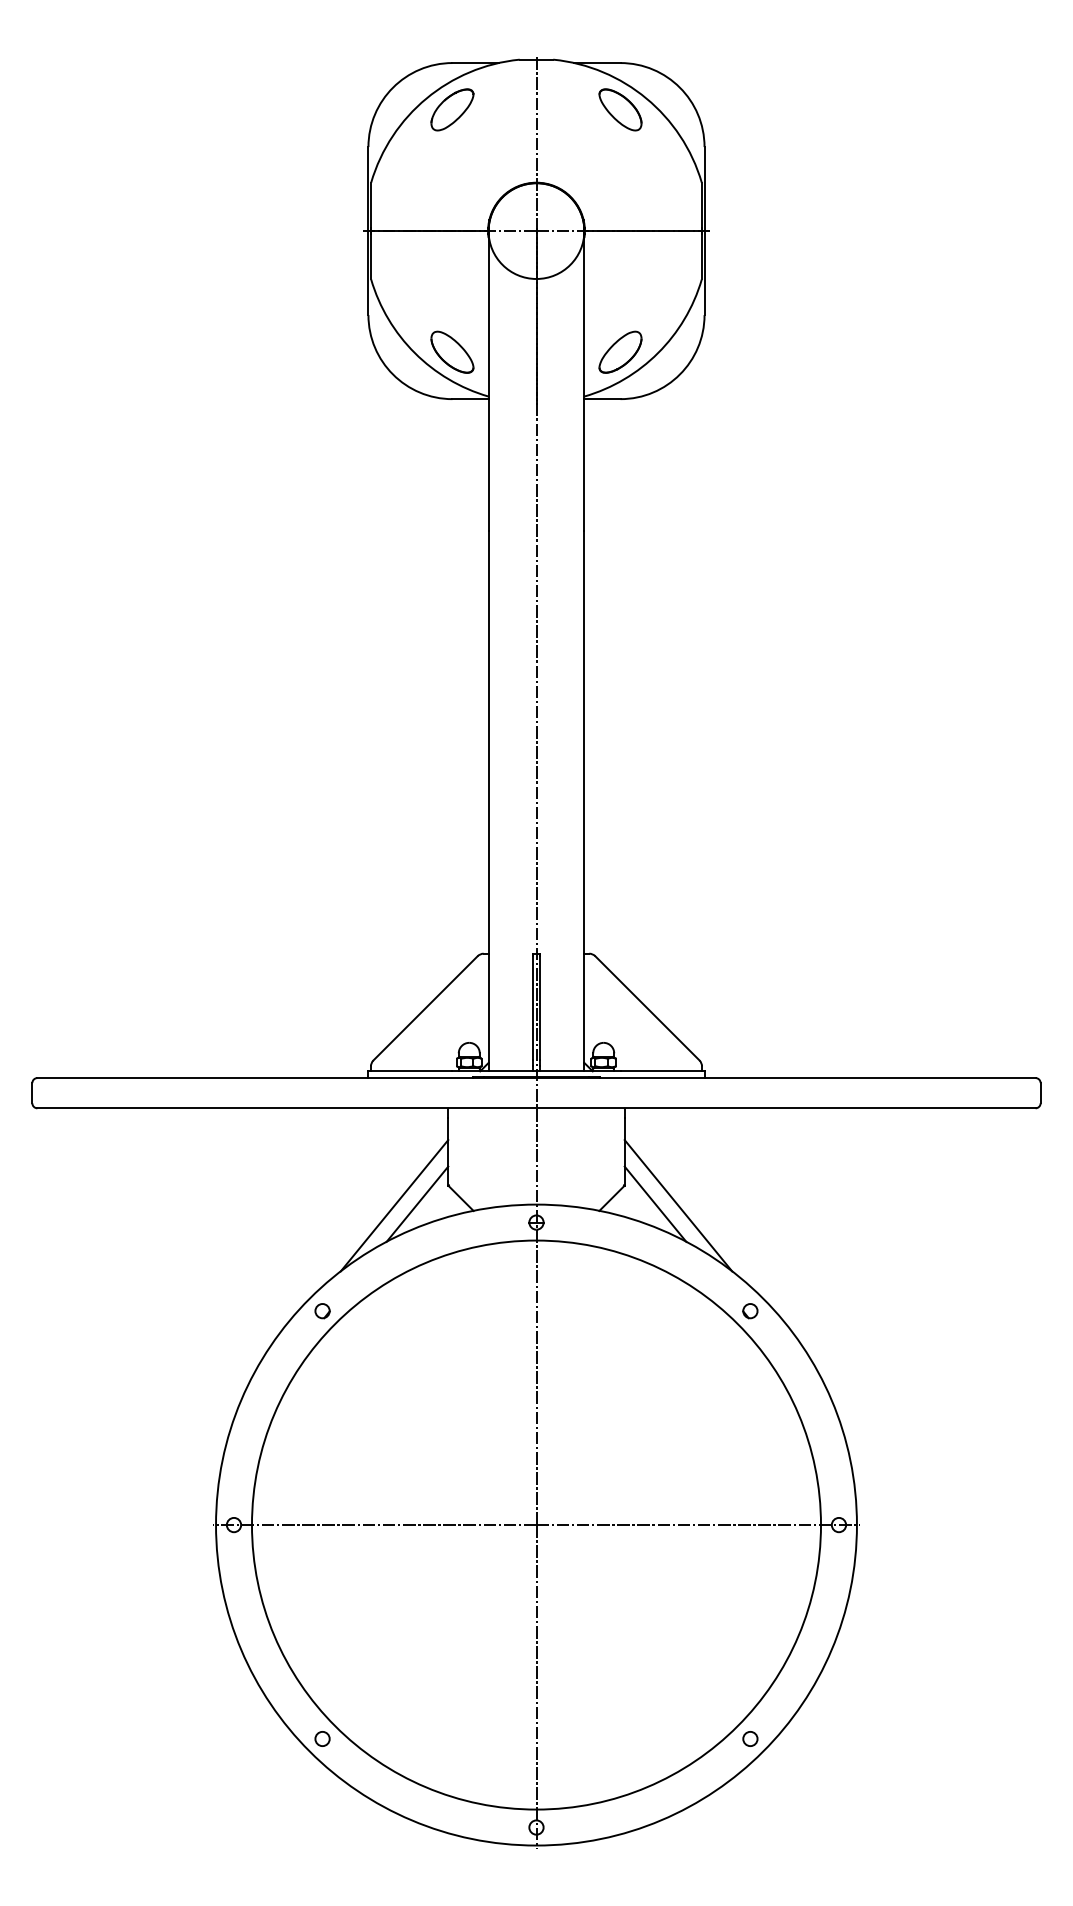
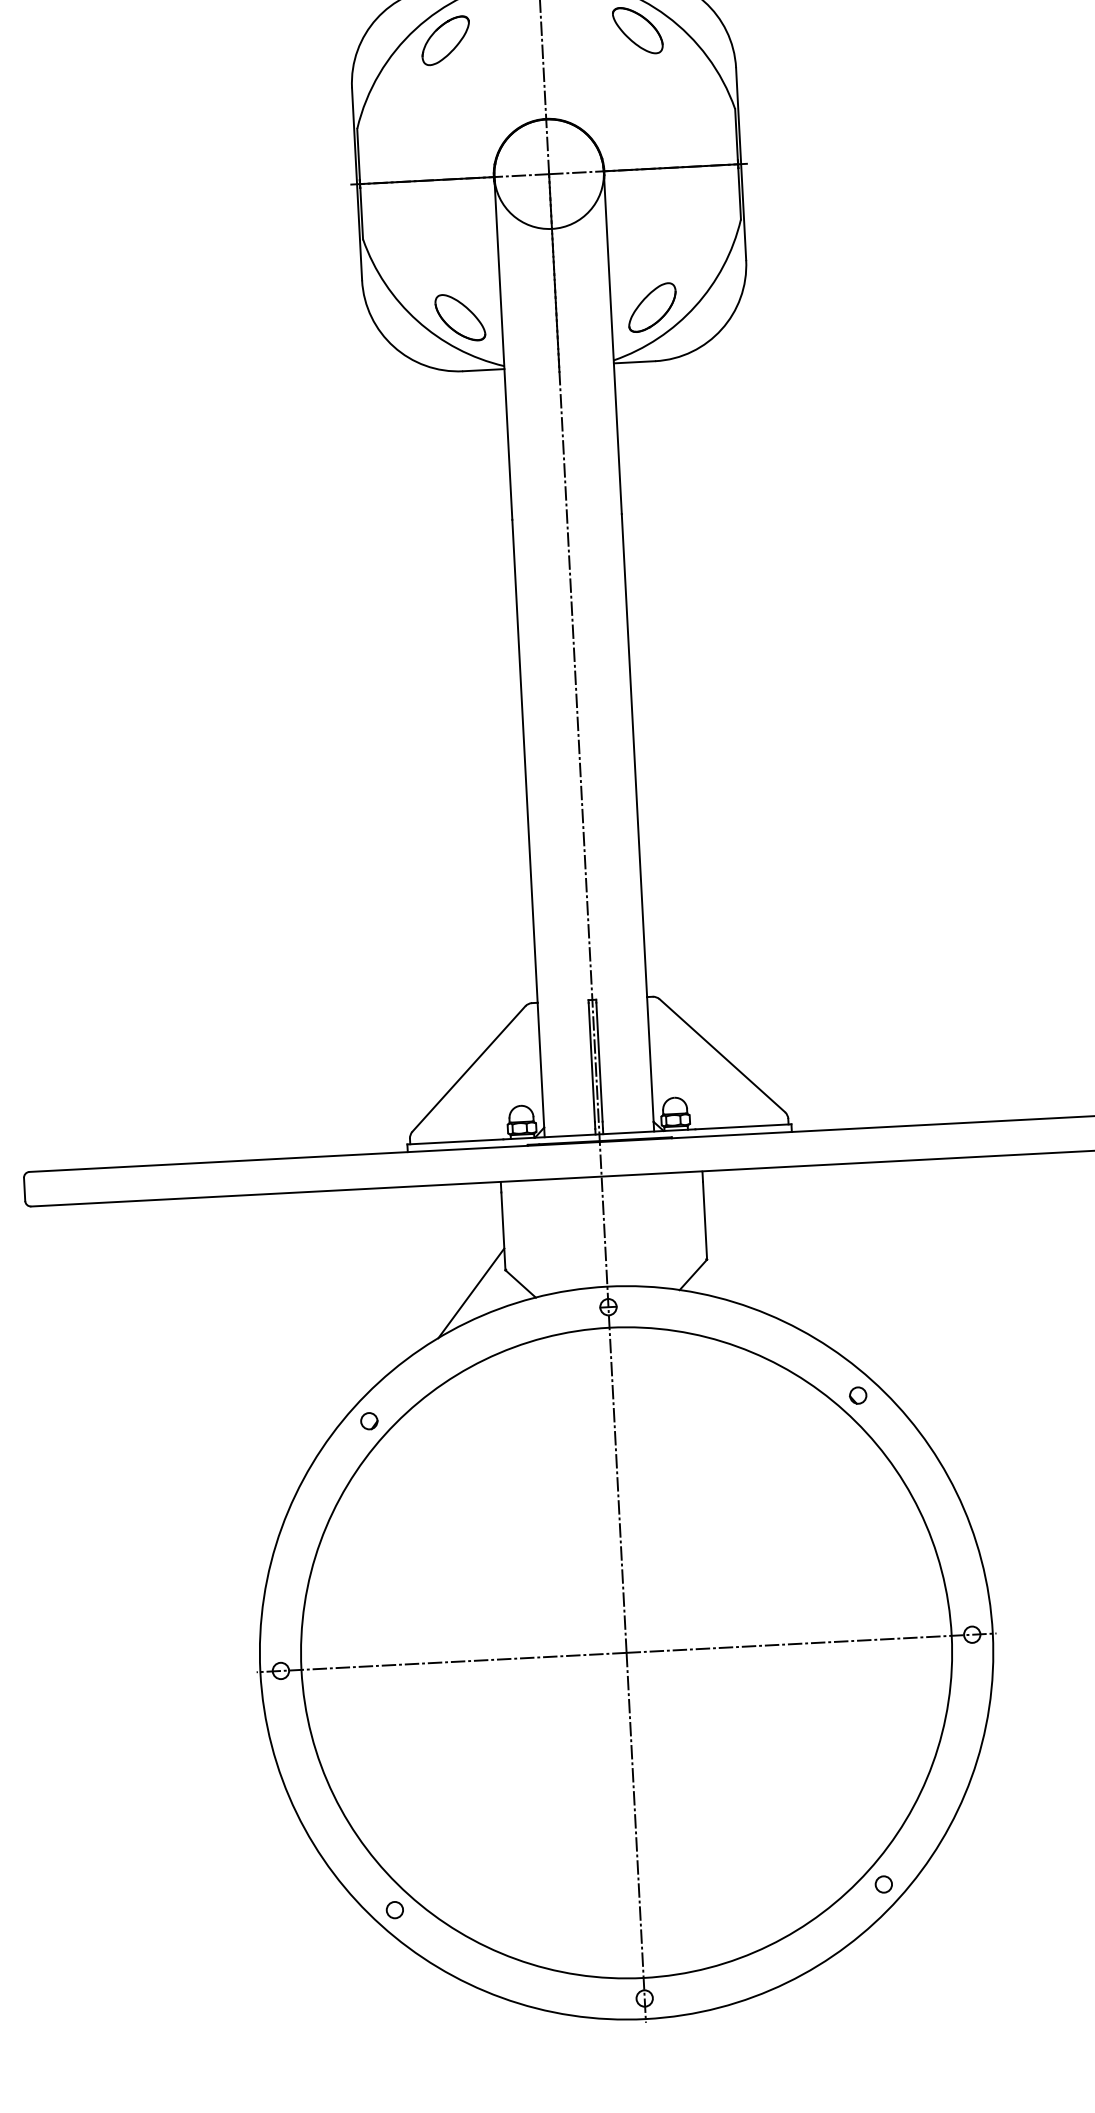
line: (655, 1203) -> (743, 1278), removed
line: (394, 1205) -> (445, 1296), removed
line: (678, 1205) -> (769, 1279), removed

